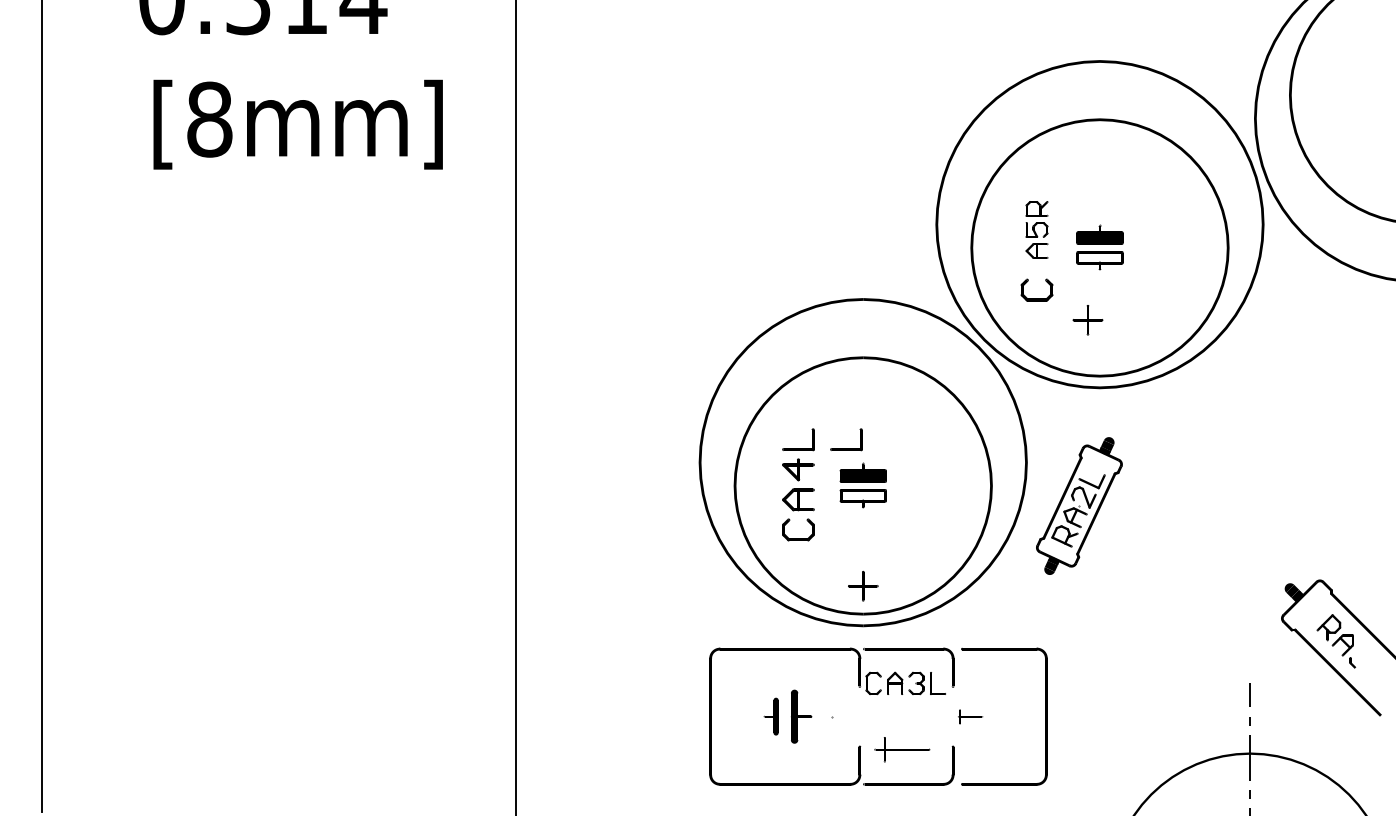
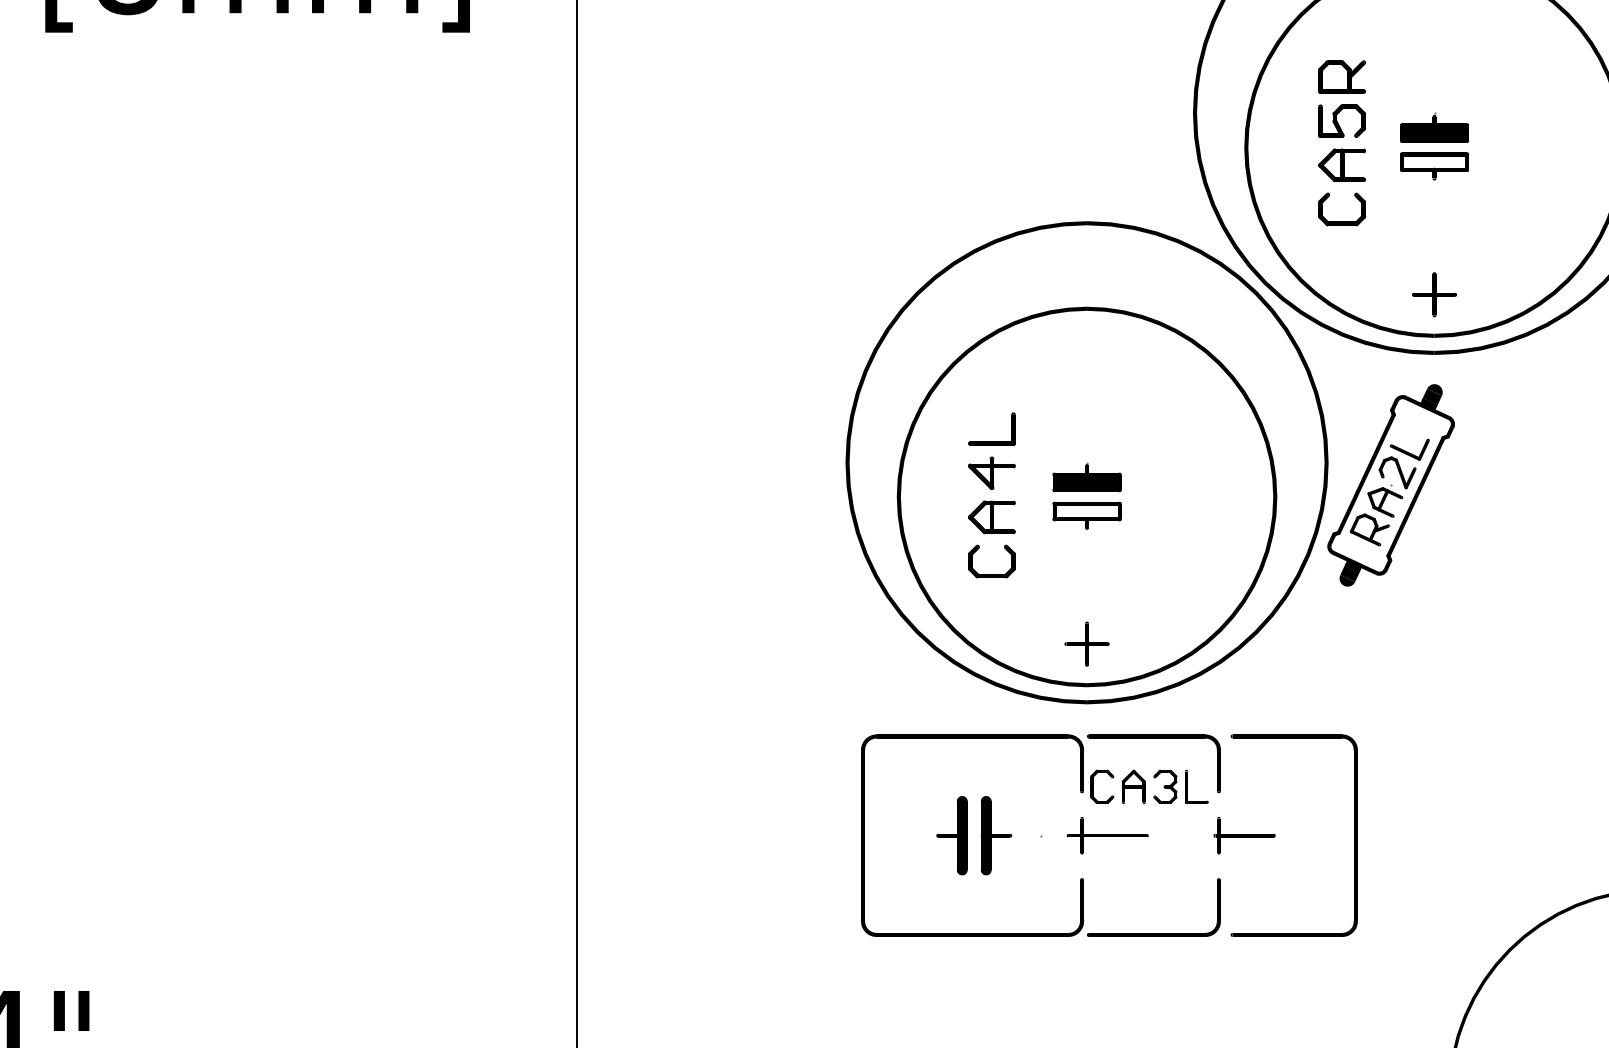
part: (1036, 229) -> (1341, 120), size x1.43
part: (1087, 320) -> (1433, 295), moved
part: (846, 448) -> (1062, 442), removed
part: (1079, 505) -> (1391, 484), moved
part: (770, 716) -> (950, 835), size x1.43
part: (970, 716) -> (1244, 835), size x1.67
part: (902, 749) -> (1107, 835), moved

